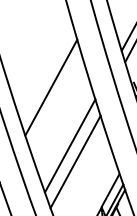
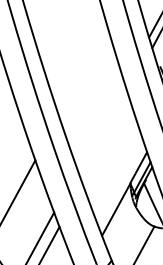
line: (51, 87) -> (83, 71), removed
line: (69, 145) -> (100, 125), removed
line: (74, 162) -> (105, 141), removed

